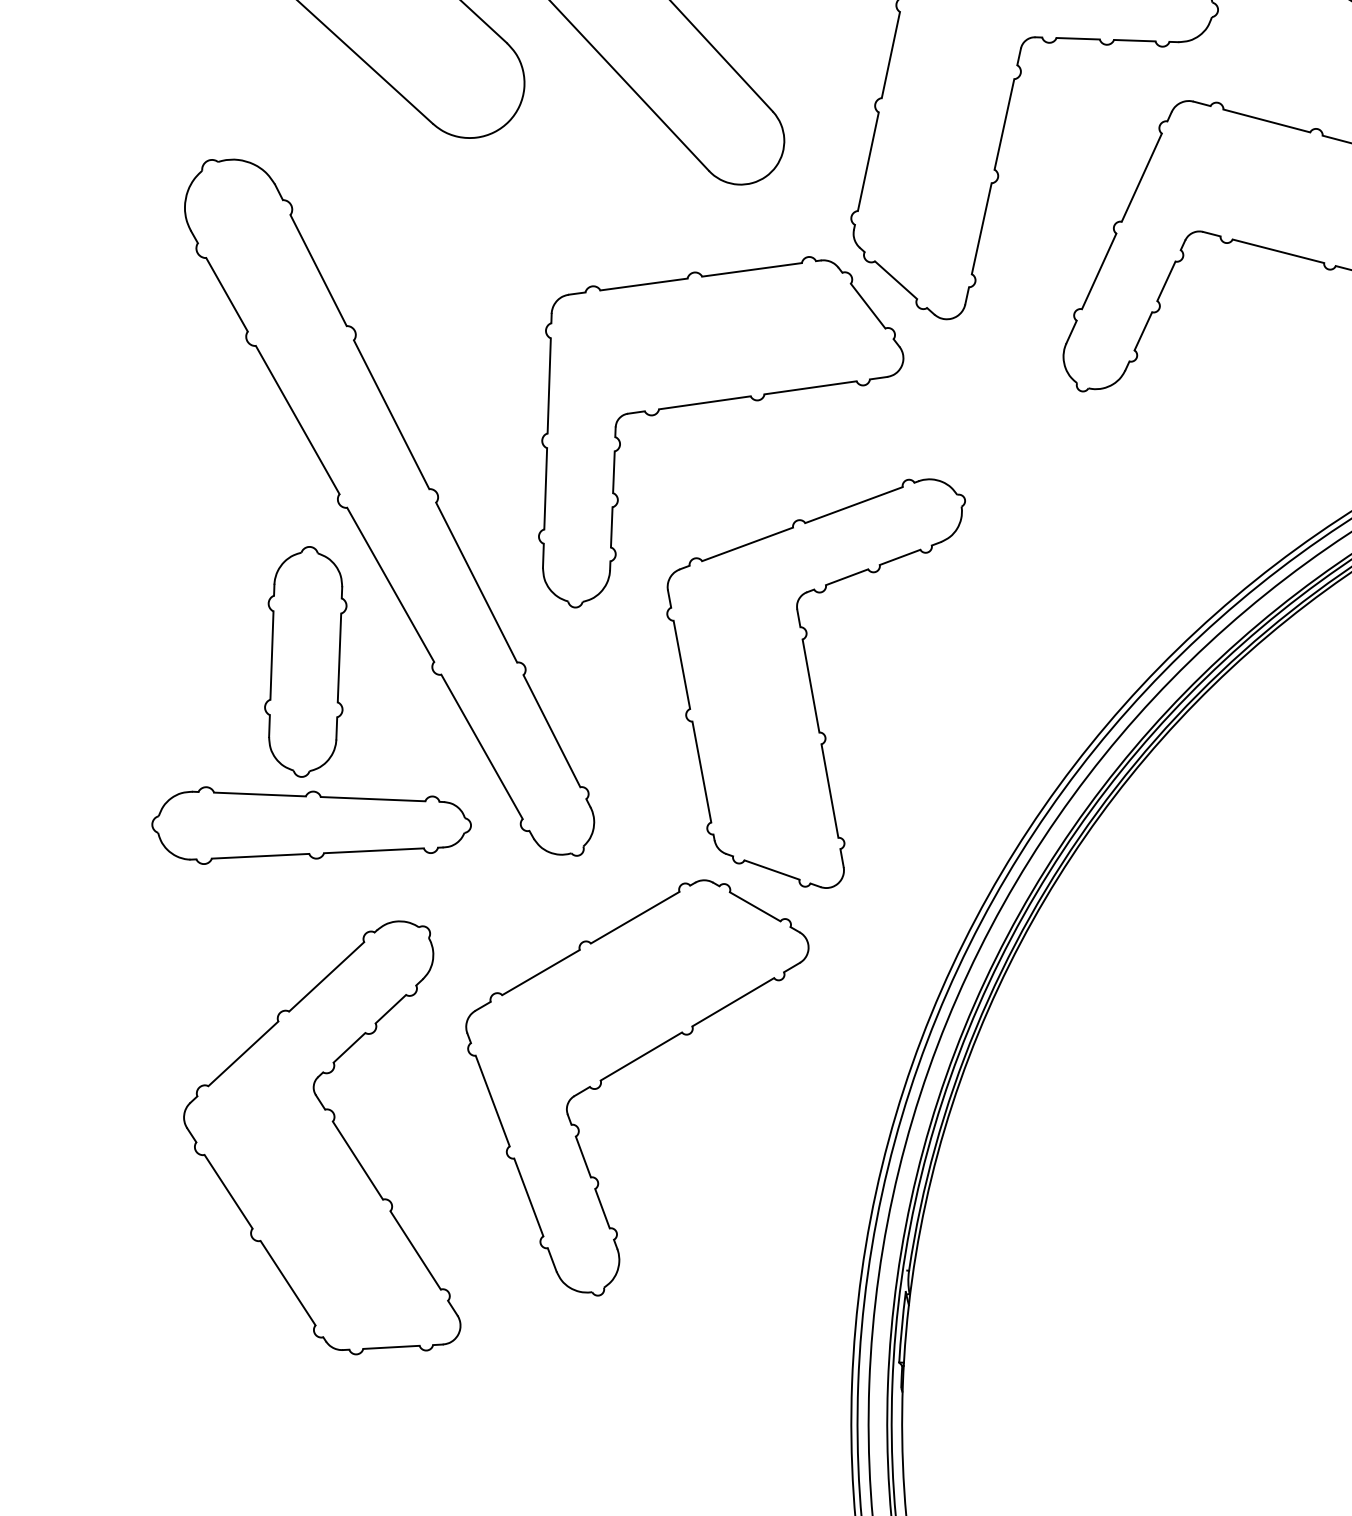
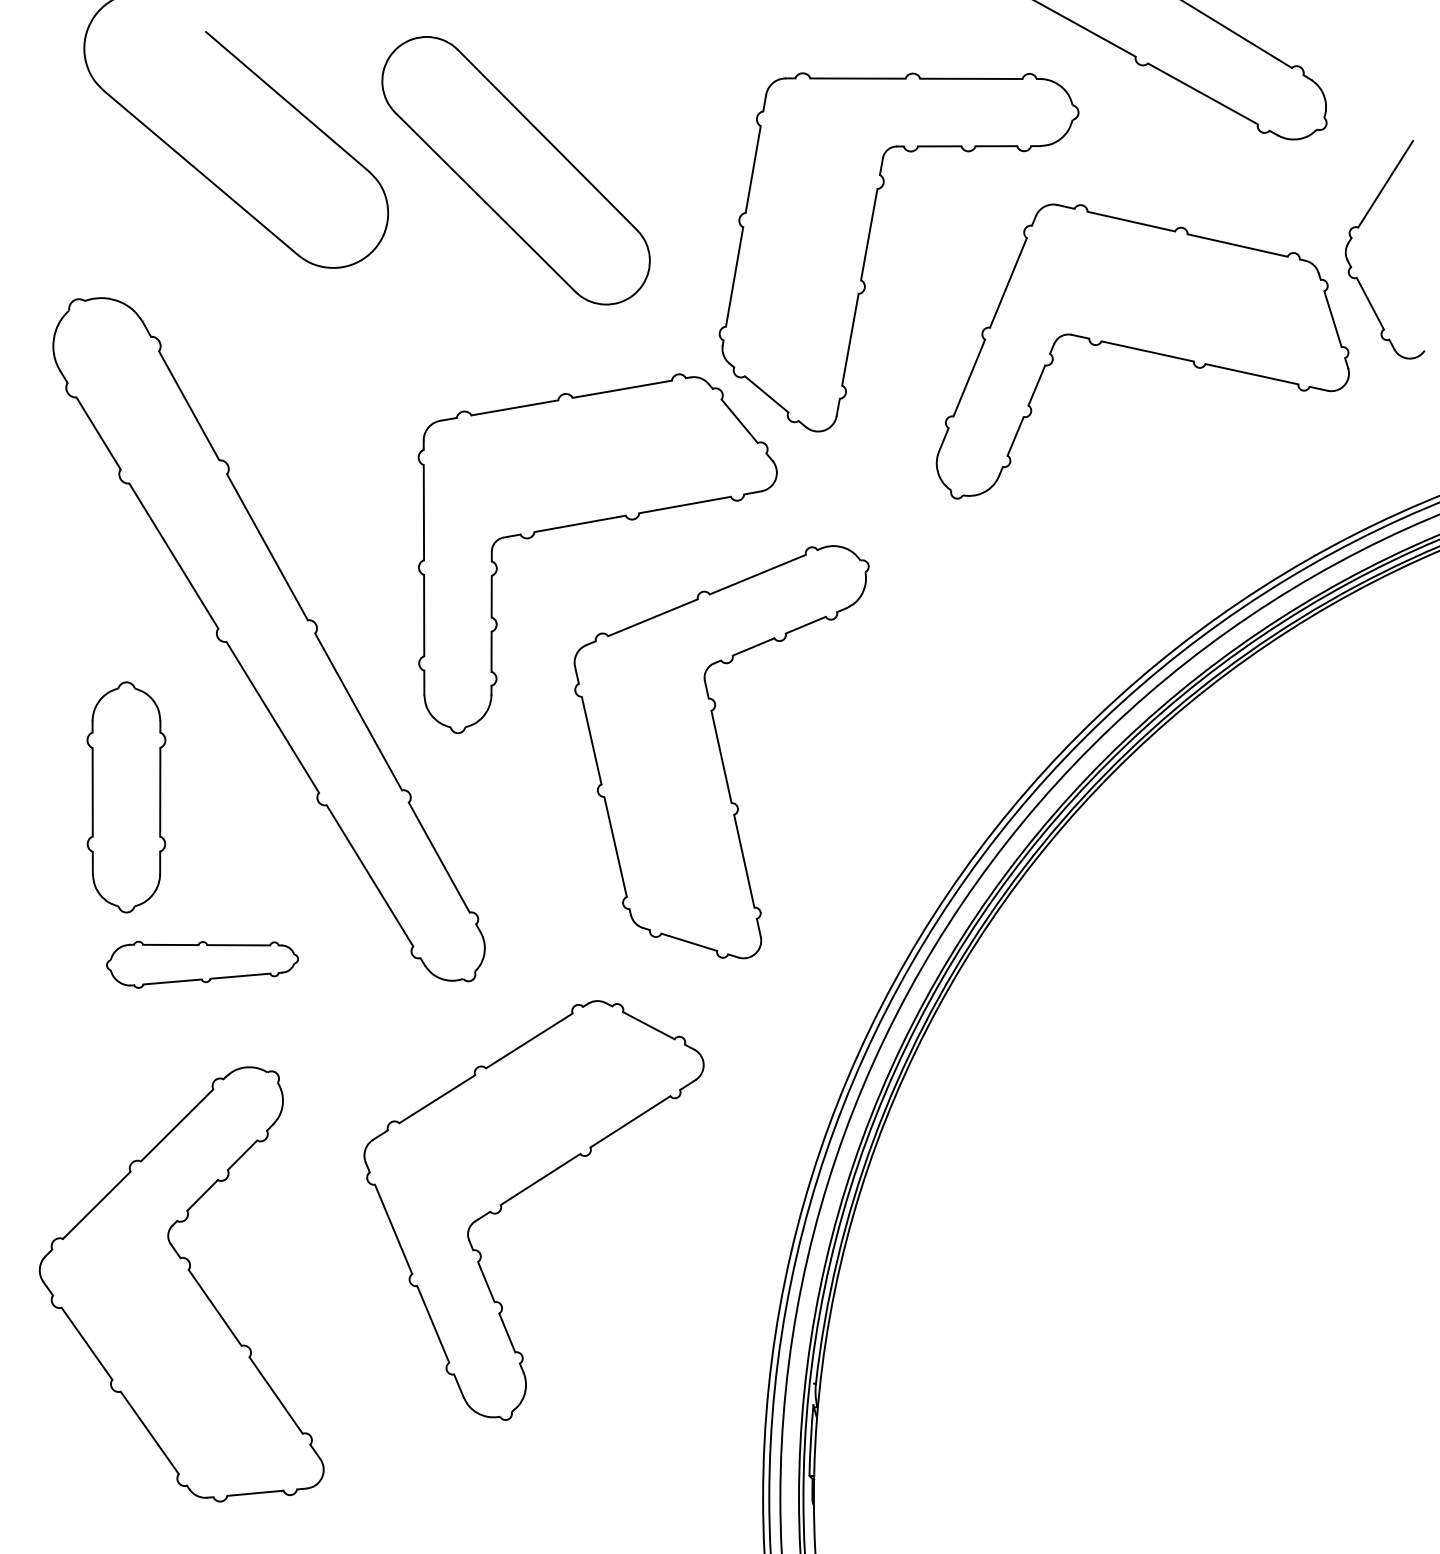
part: (305, 661) -> (126, 797), moved
part: (811, 681) -> (721, 752), moved
part: (311, 829) -> (202, 964), size x0.6
part: (325, 1136) -> (181, 1284), moved

